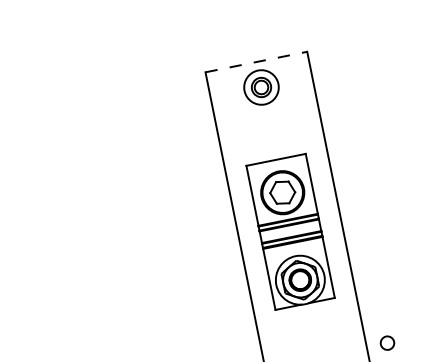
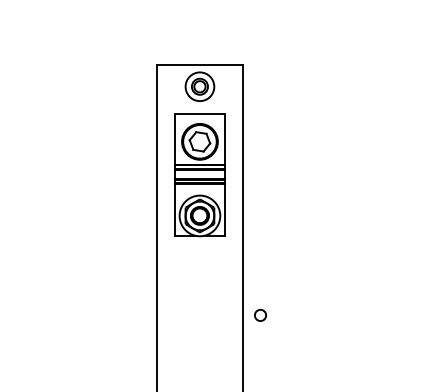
line: (257, 62) -> (200, 65), dashed -> solid
part: (290, 232) -> (199, 175), moved

